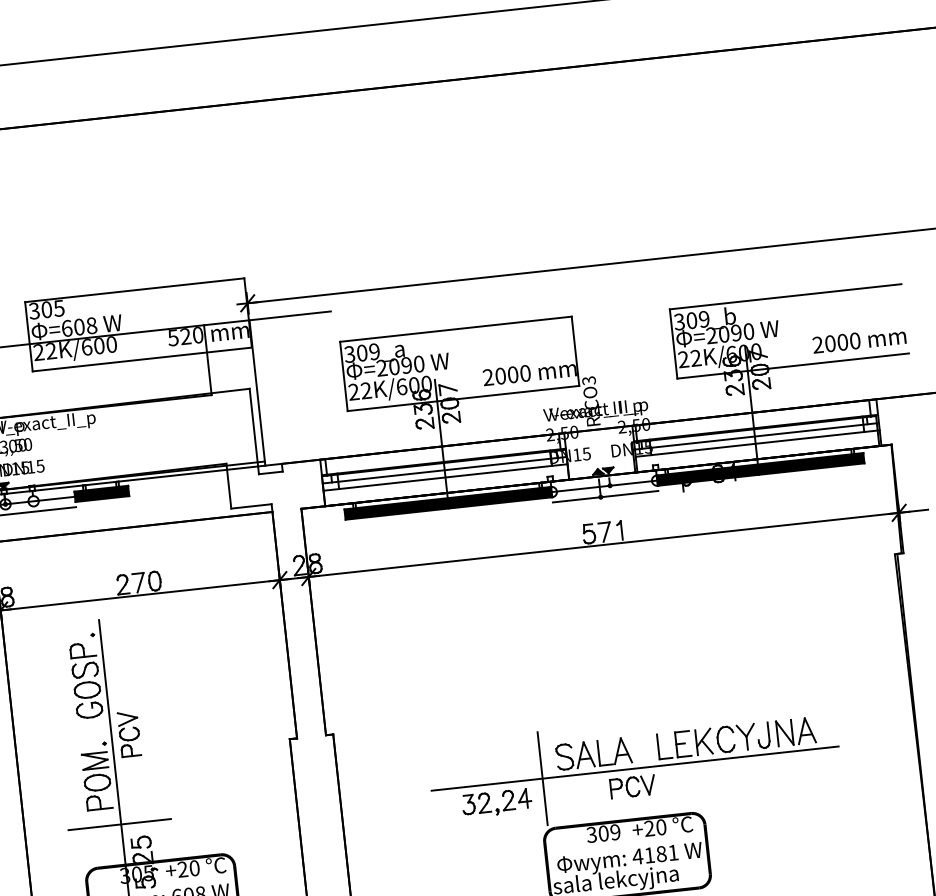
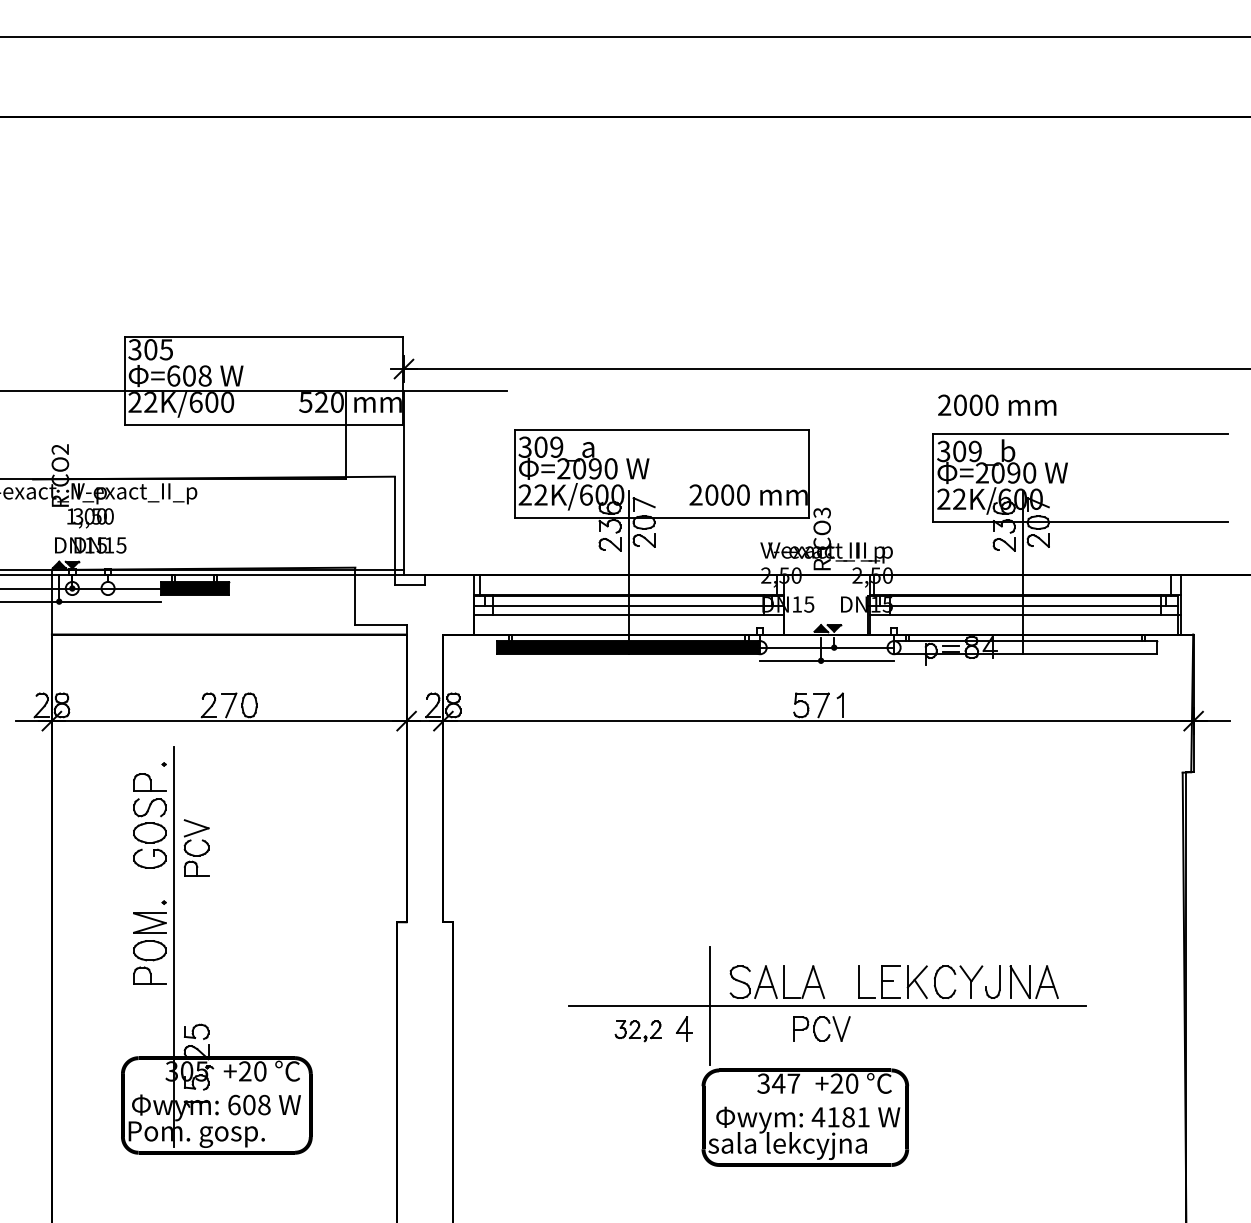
text: (859, 339) -> (997, 404), moved
fill: (760, 469) -> (1025, 647), removed
part: (128, 739) -> (194, 854), moved
part: (488, 804) -> (638, 1031), size x0.7
line: (120, 824) -> (172, 1006), removed
text: (608, 832) -> (785, 1083), 309 -> 347

